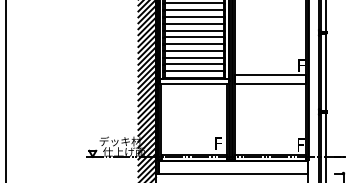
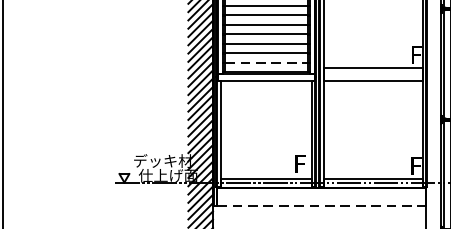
line: (194, 71) -> (266, 62), solid -> dashed
line: (233, 173) -> (321, 205), solid -> dashed

